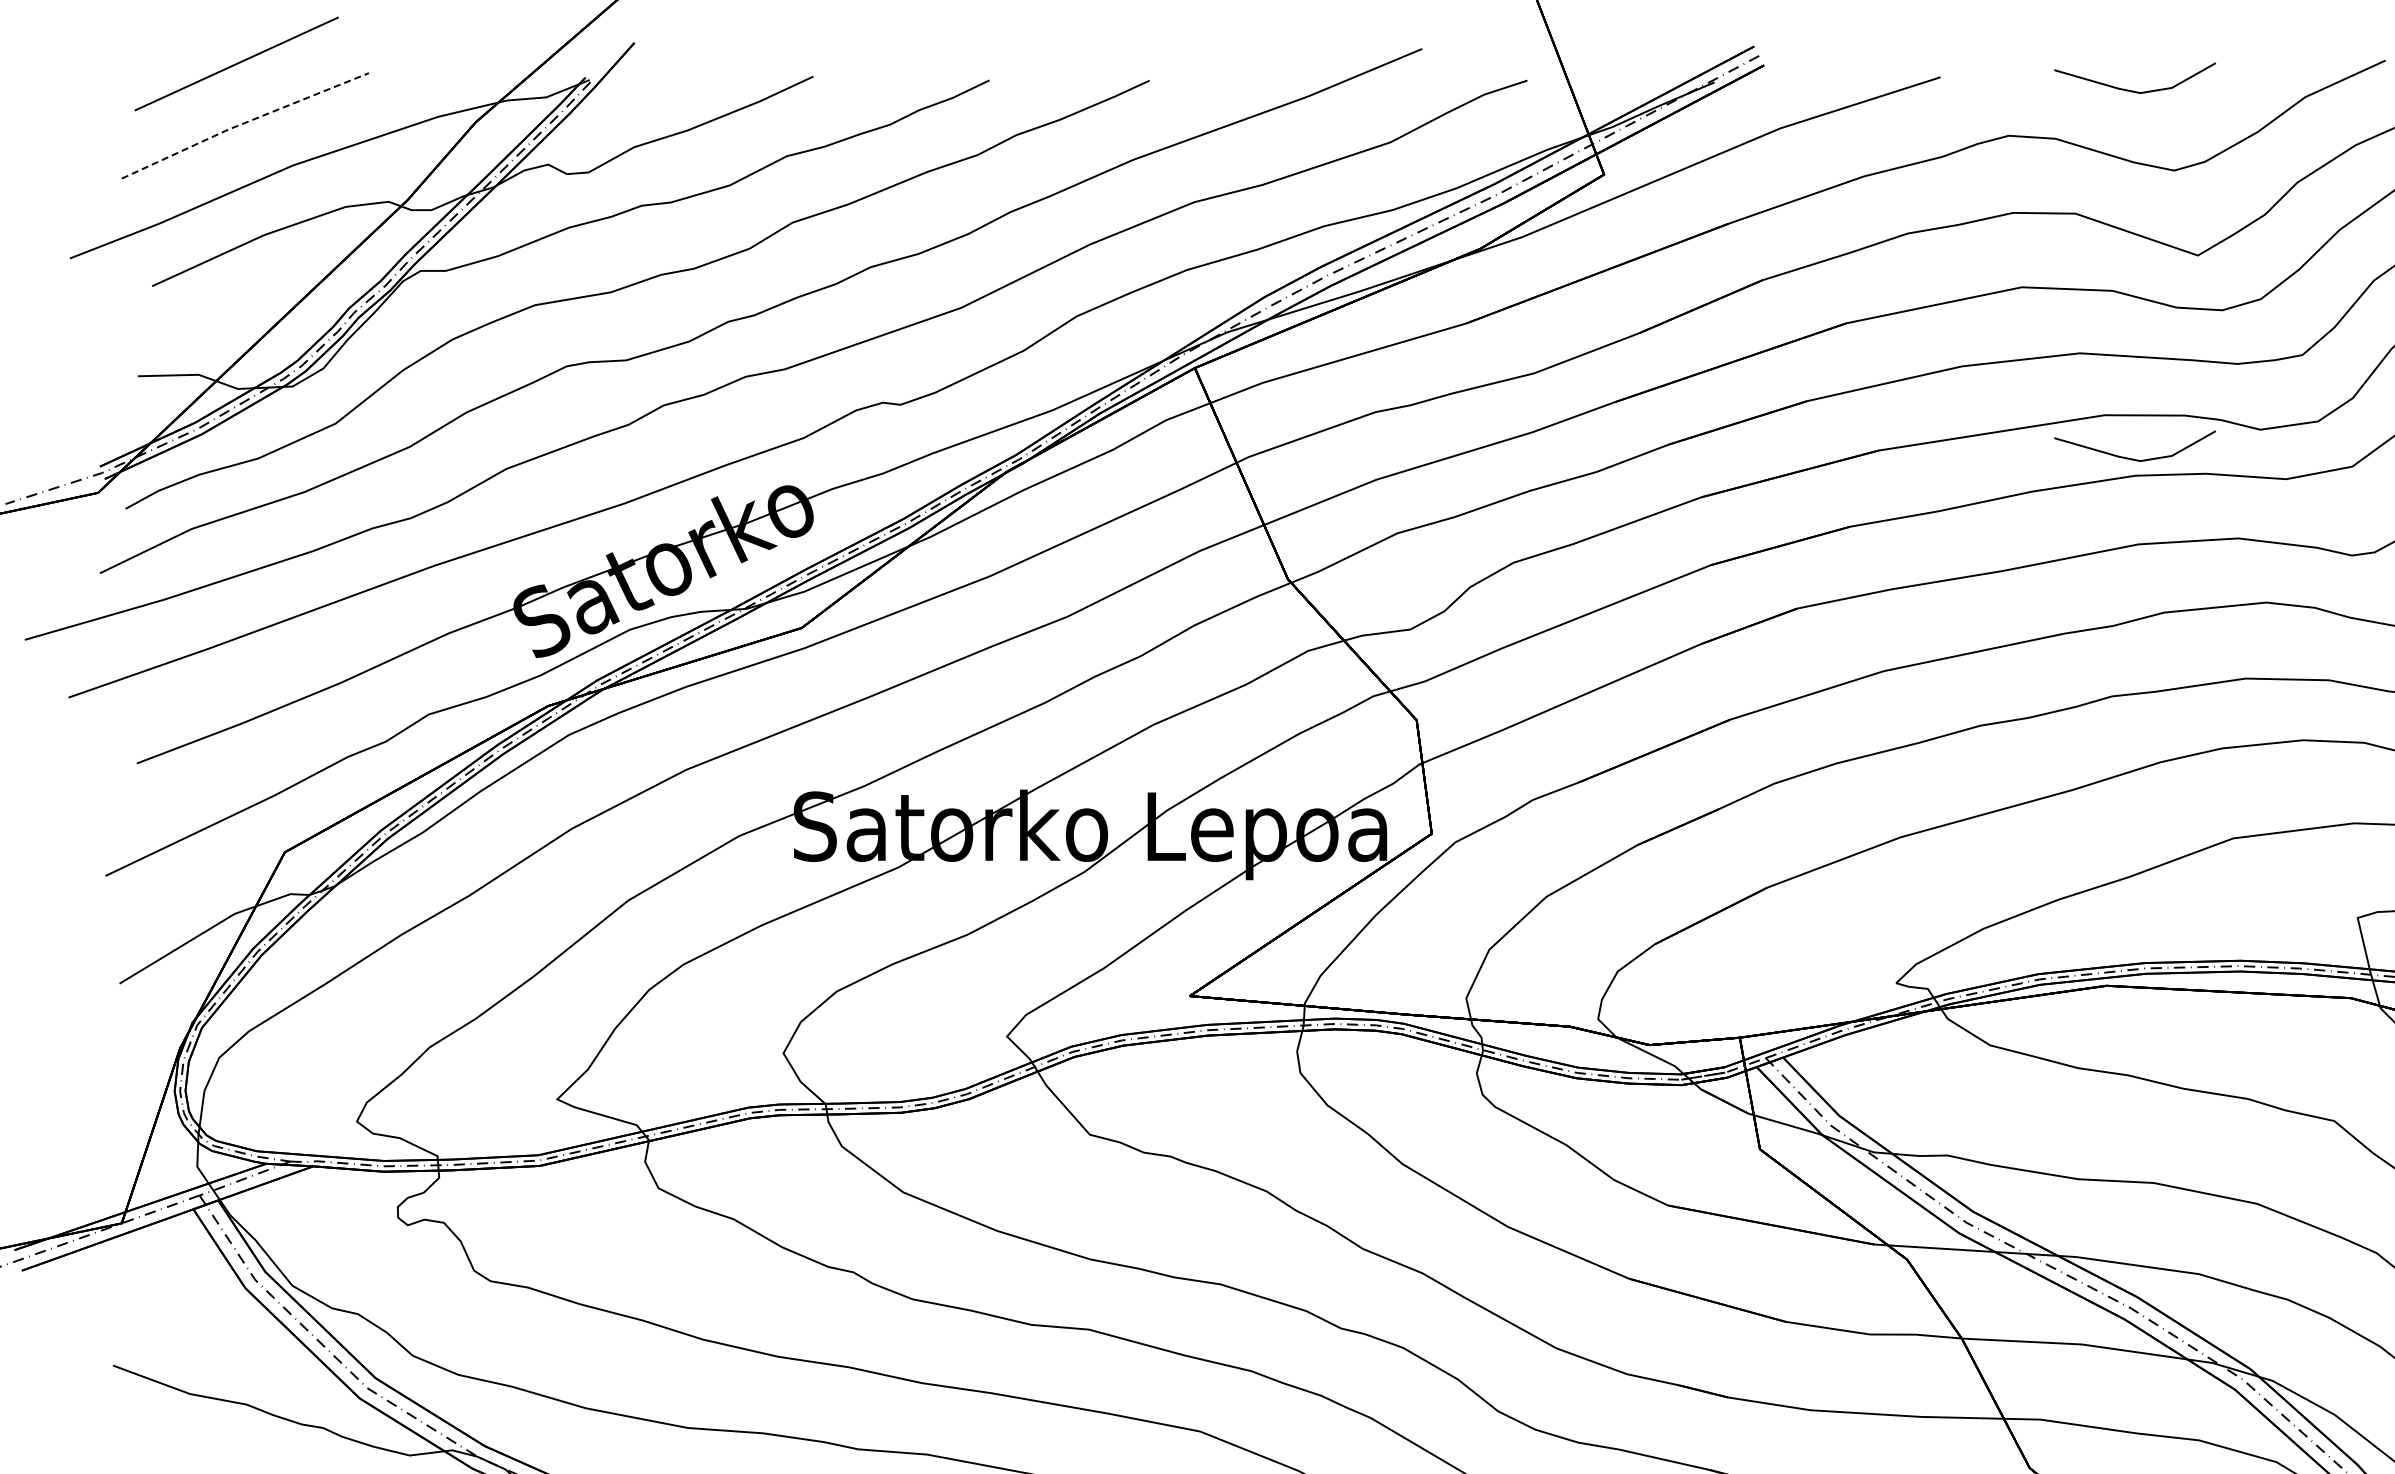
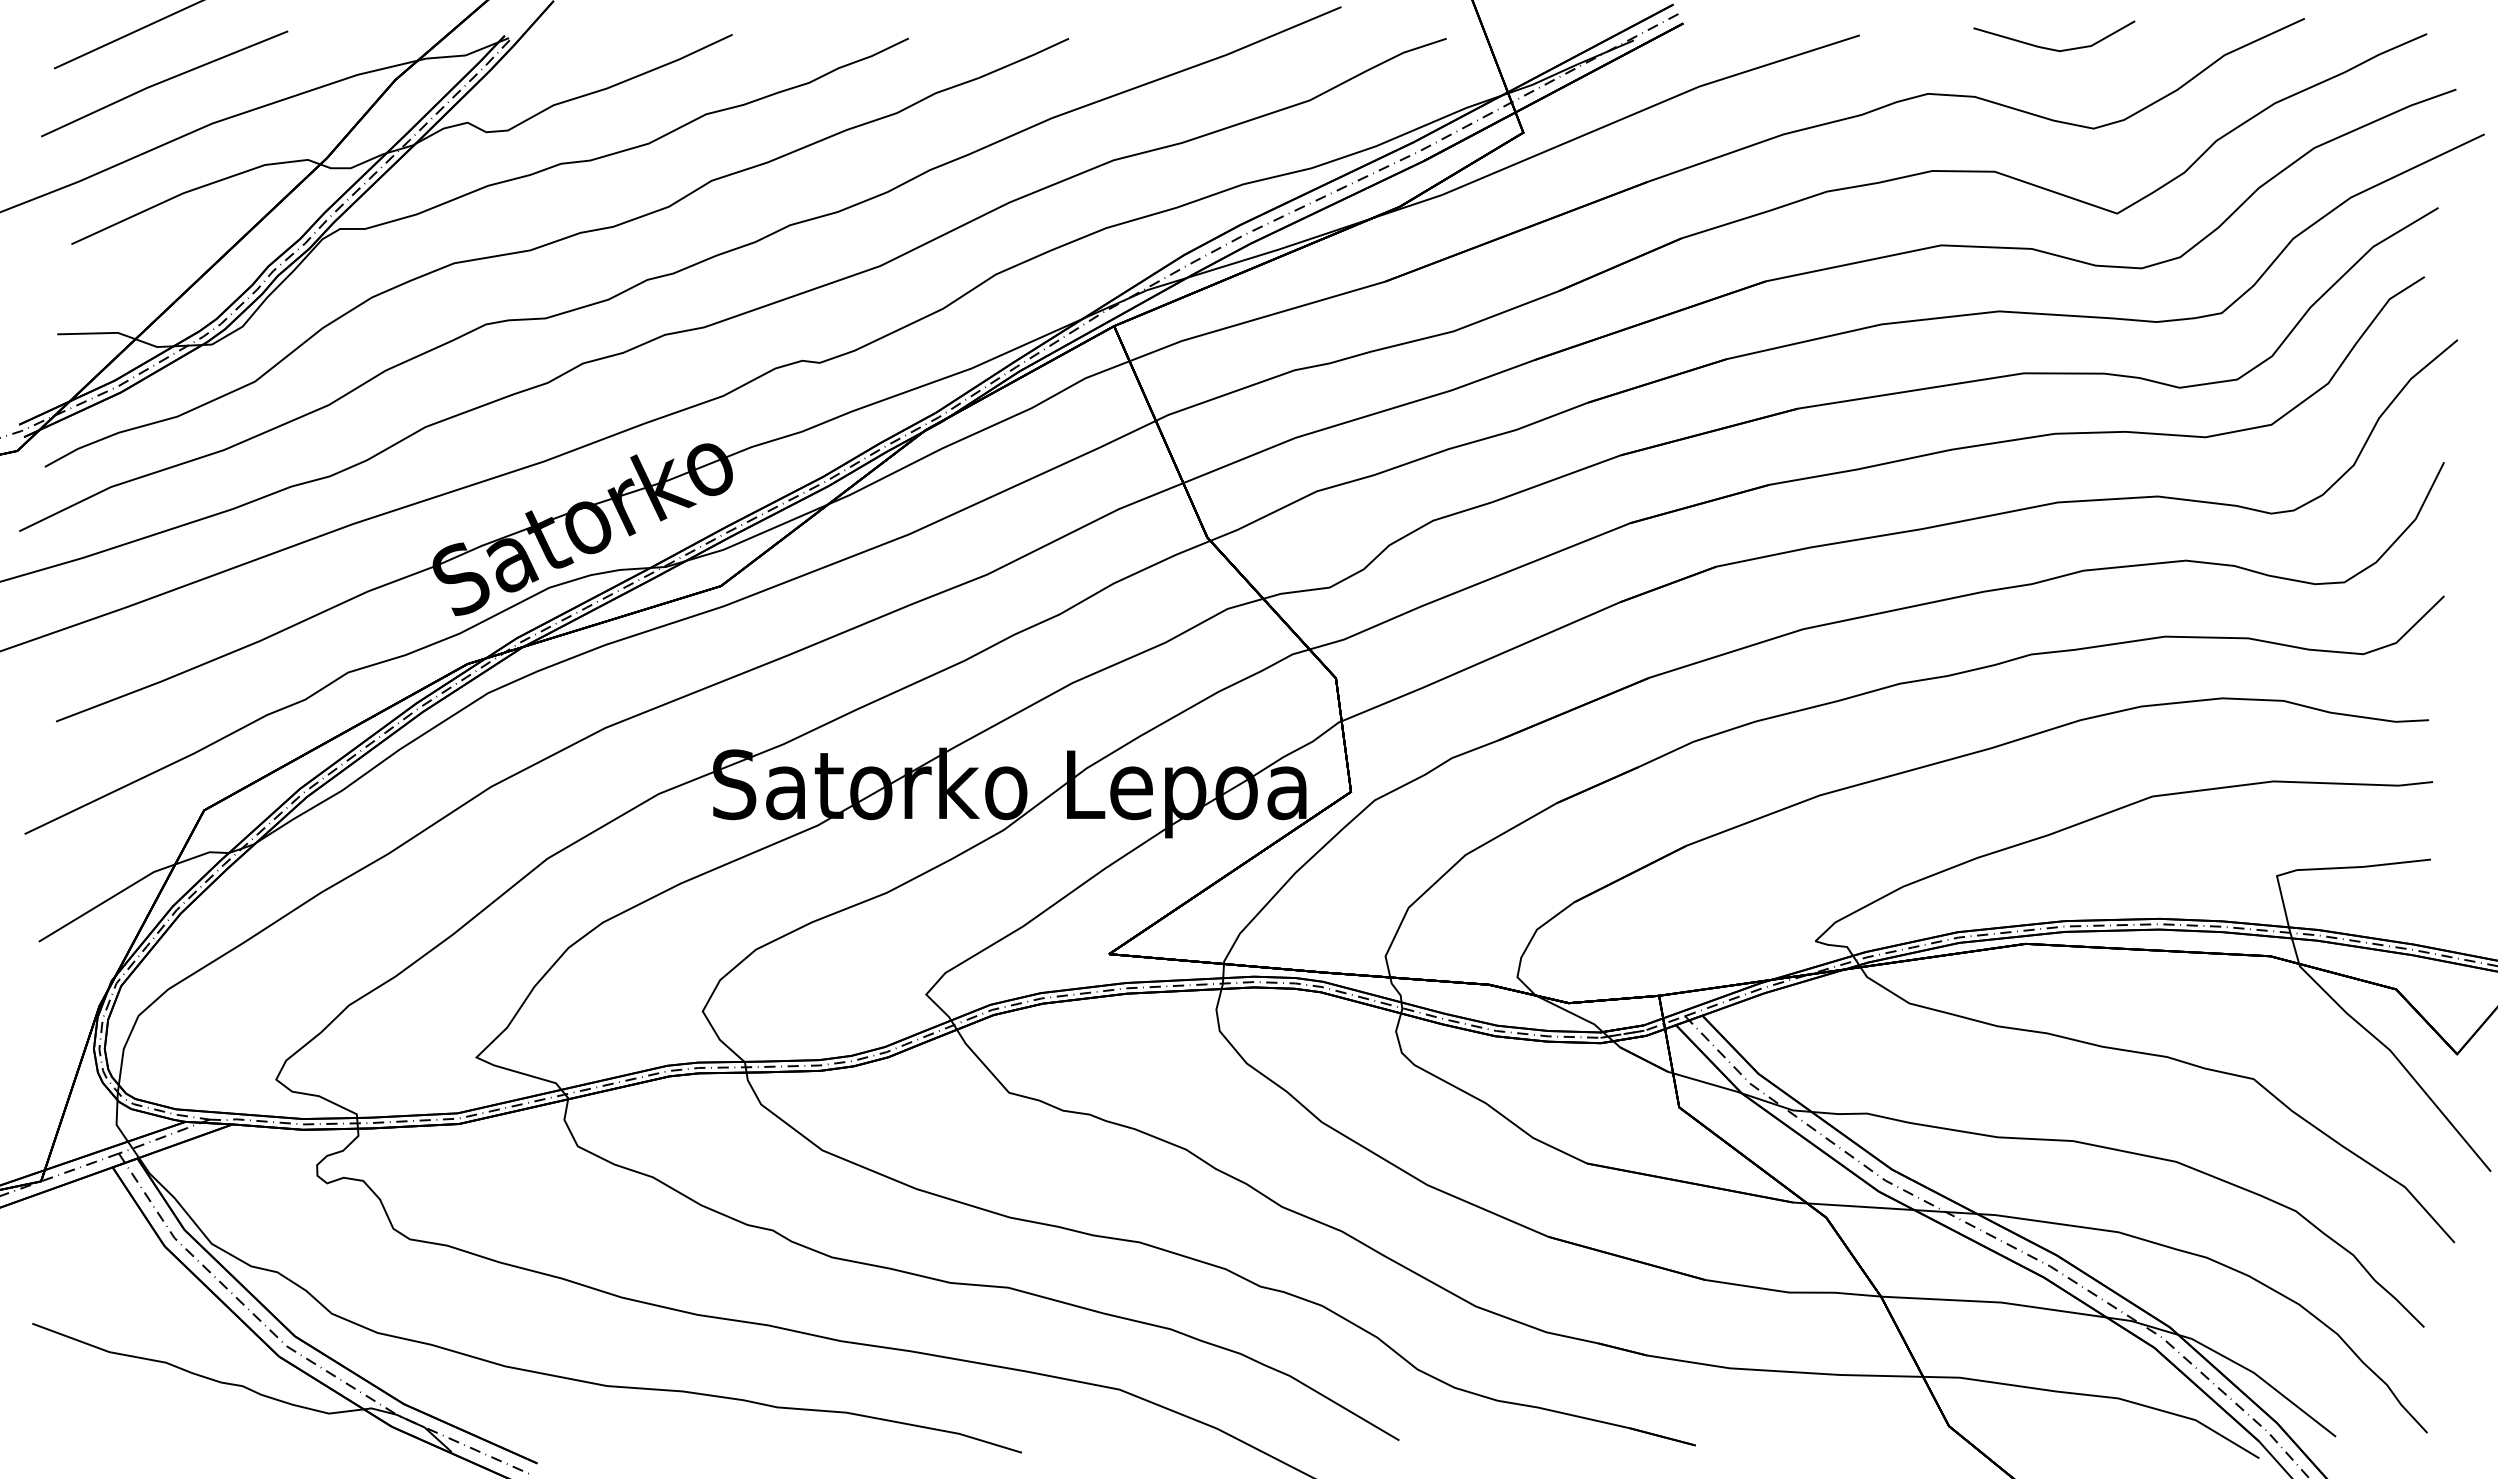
line: (244, 123) -> (163, 81), dashed -> solid
line: (2133, 458) -> (2052, 416), removed

